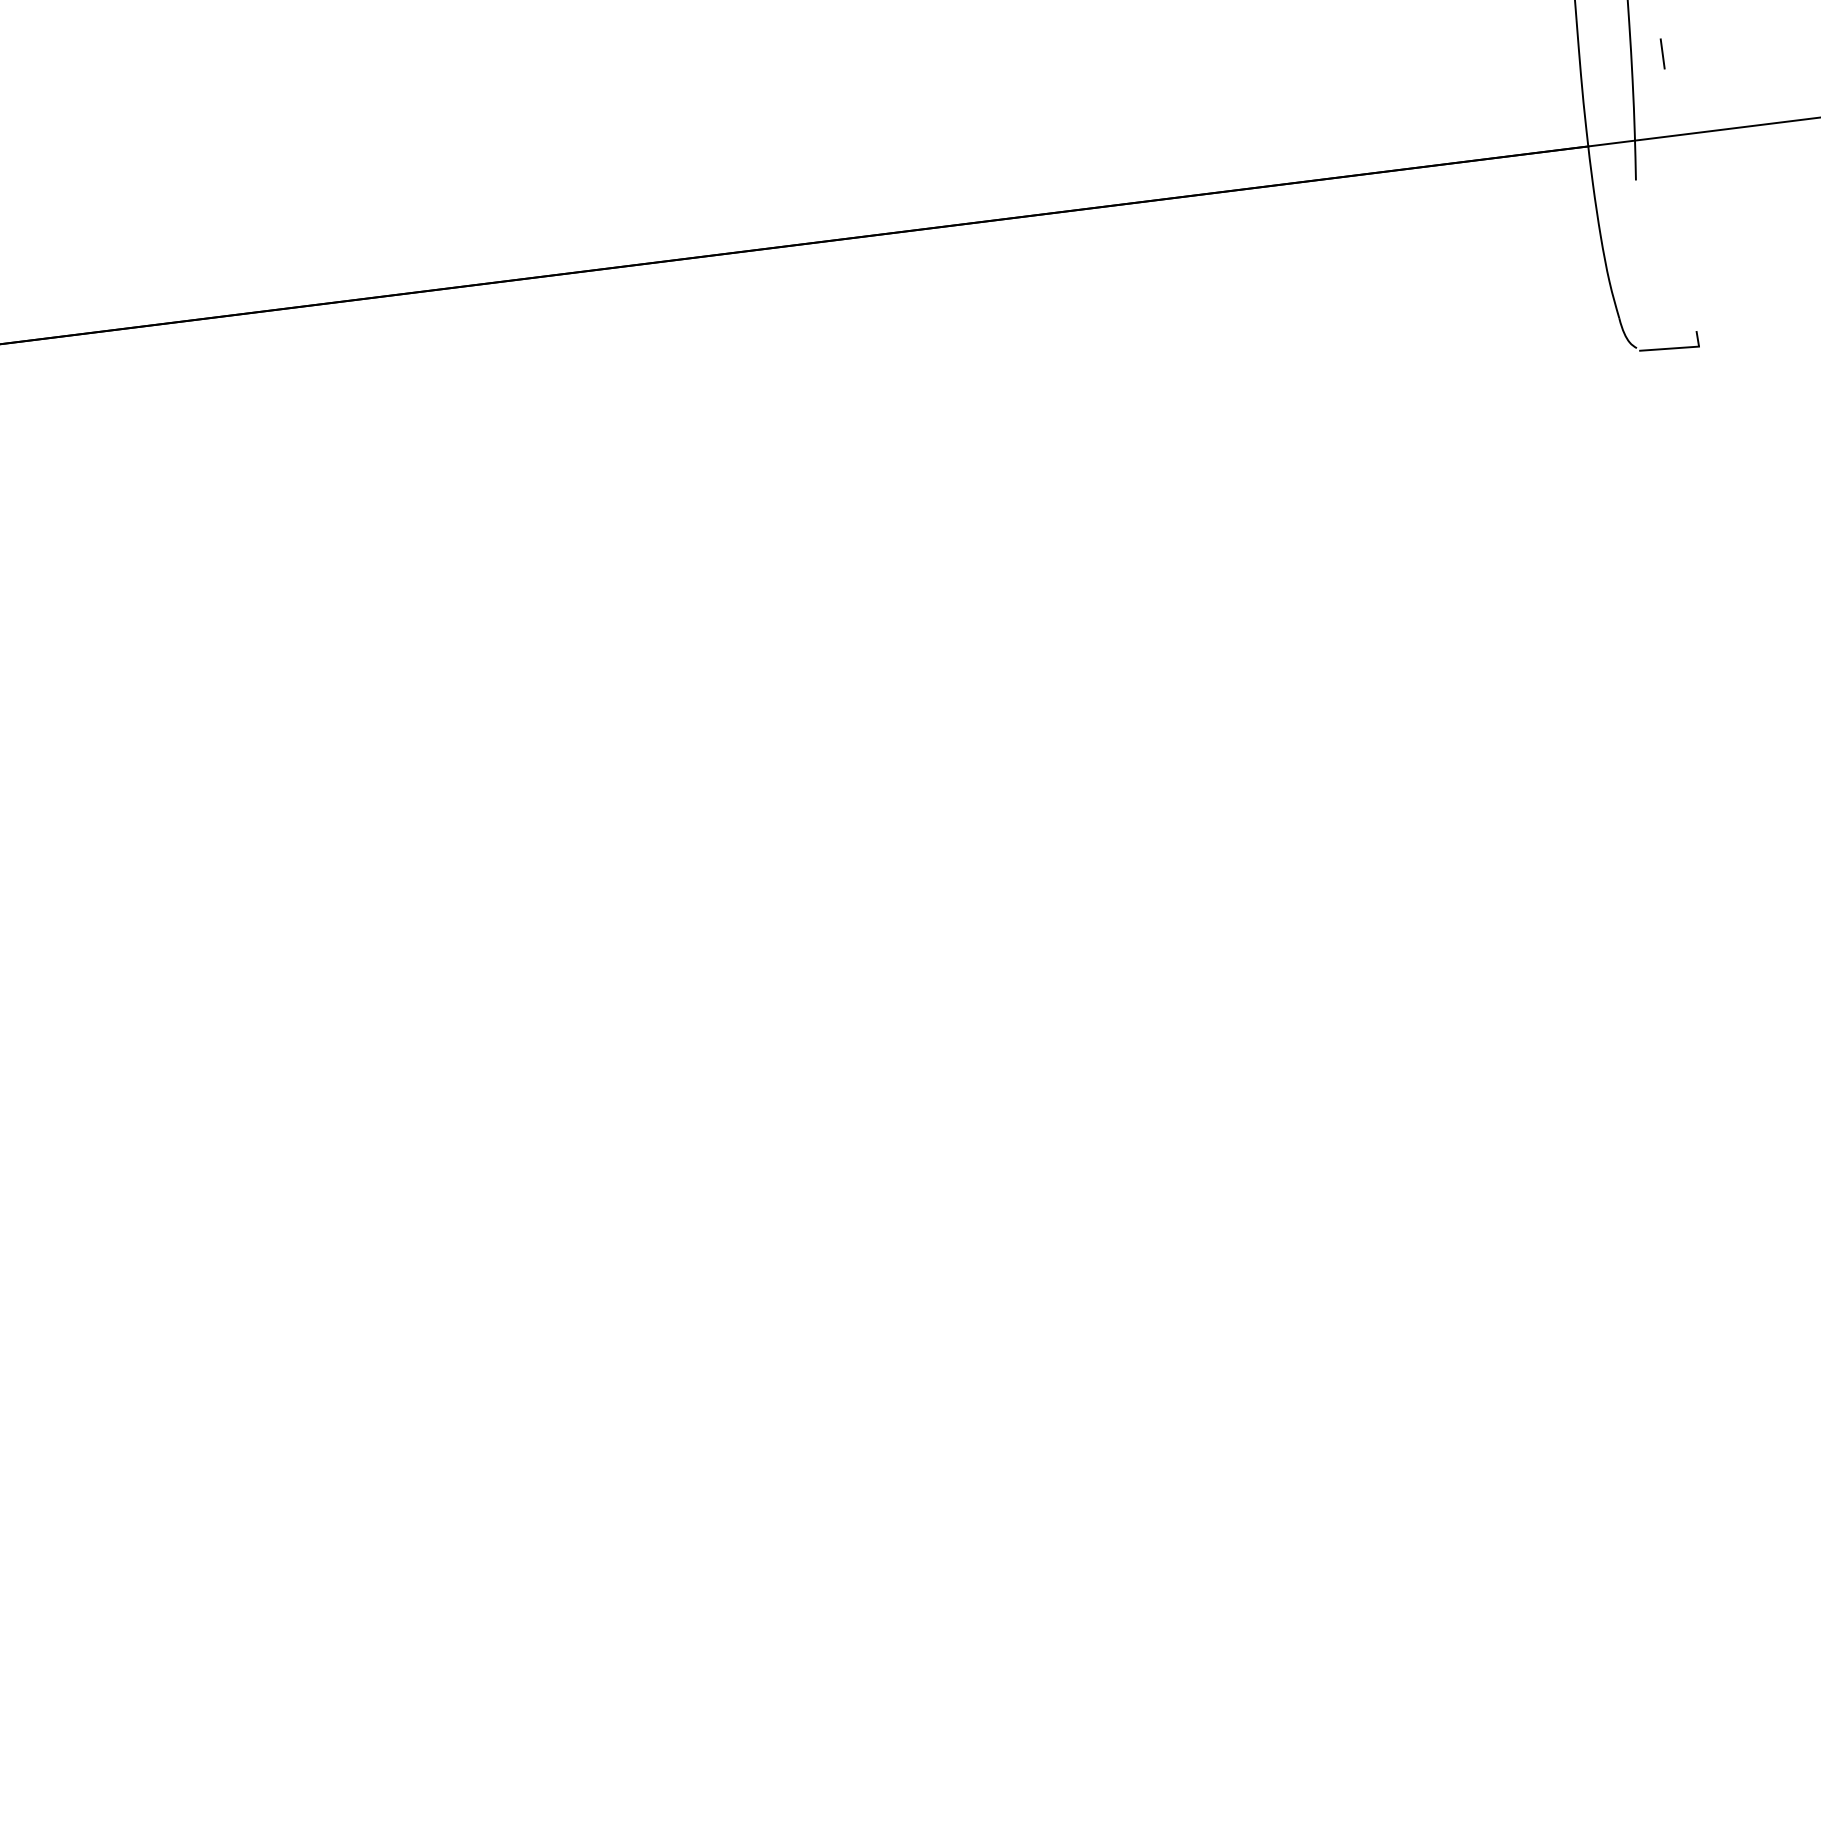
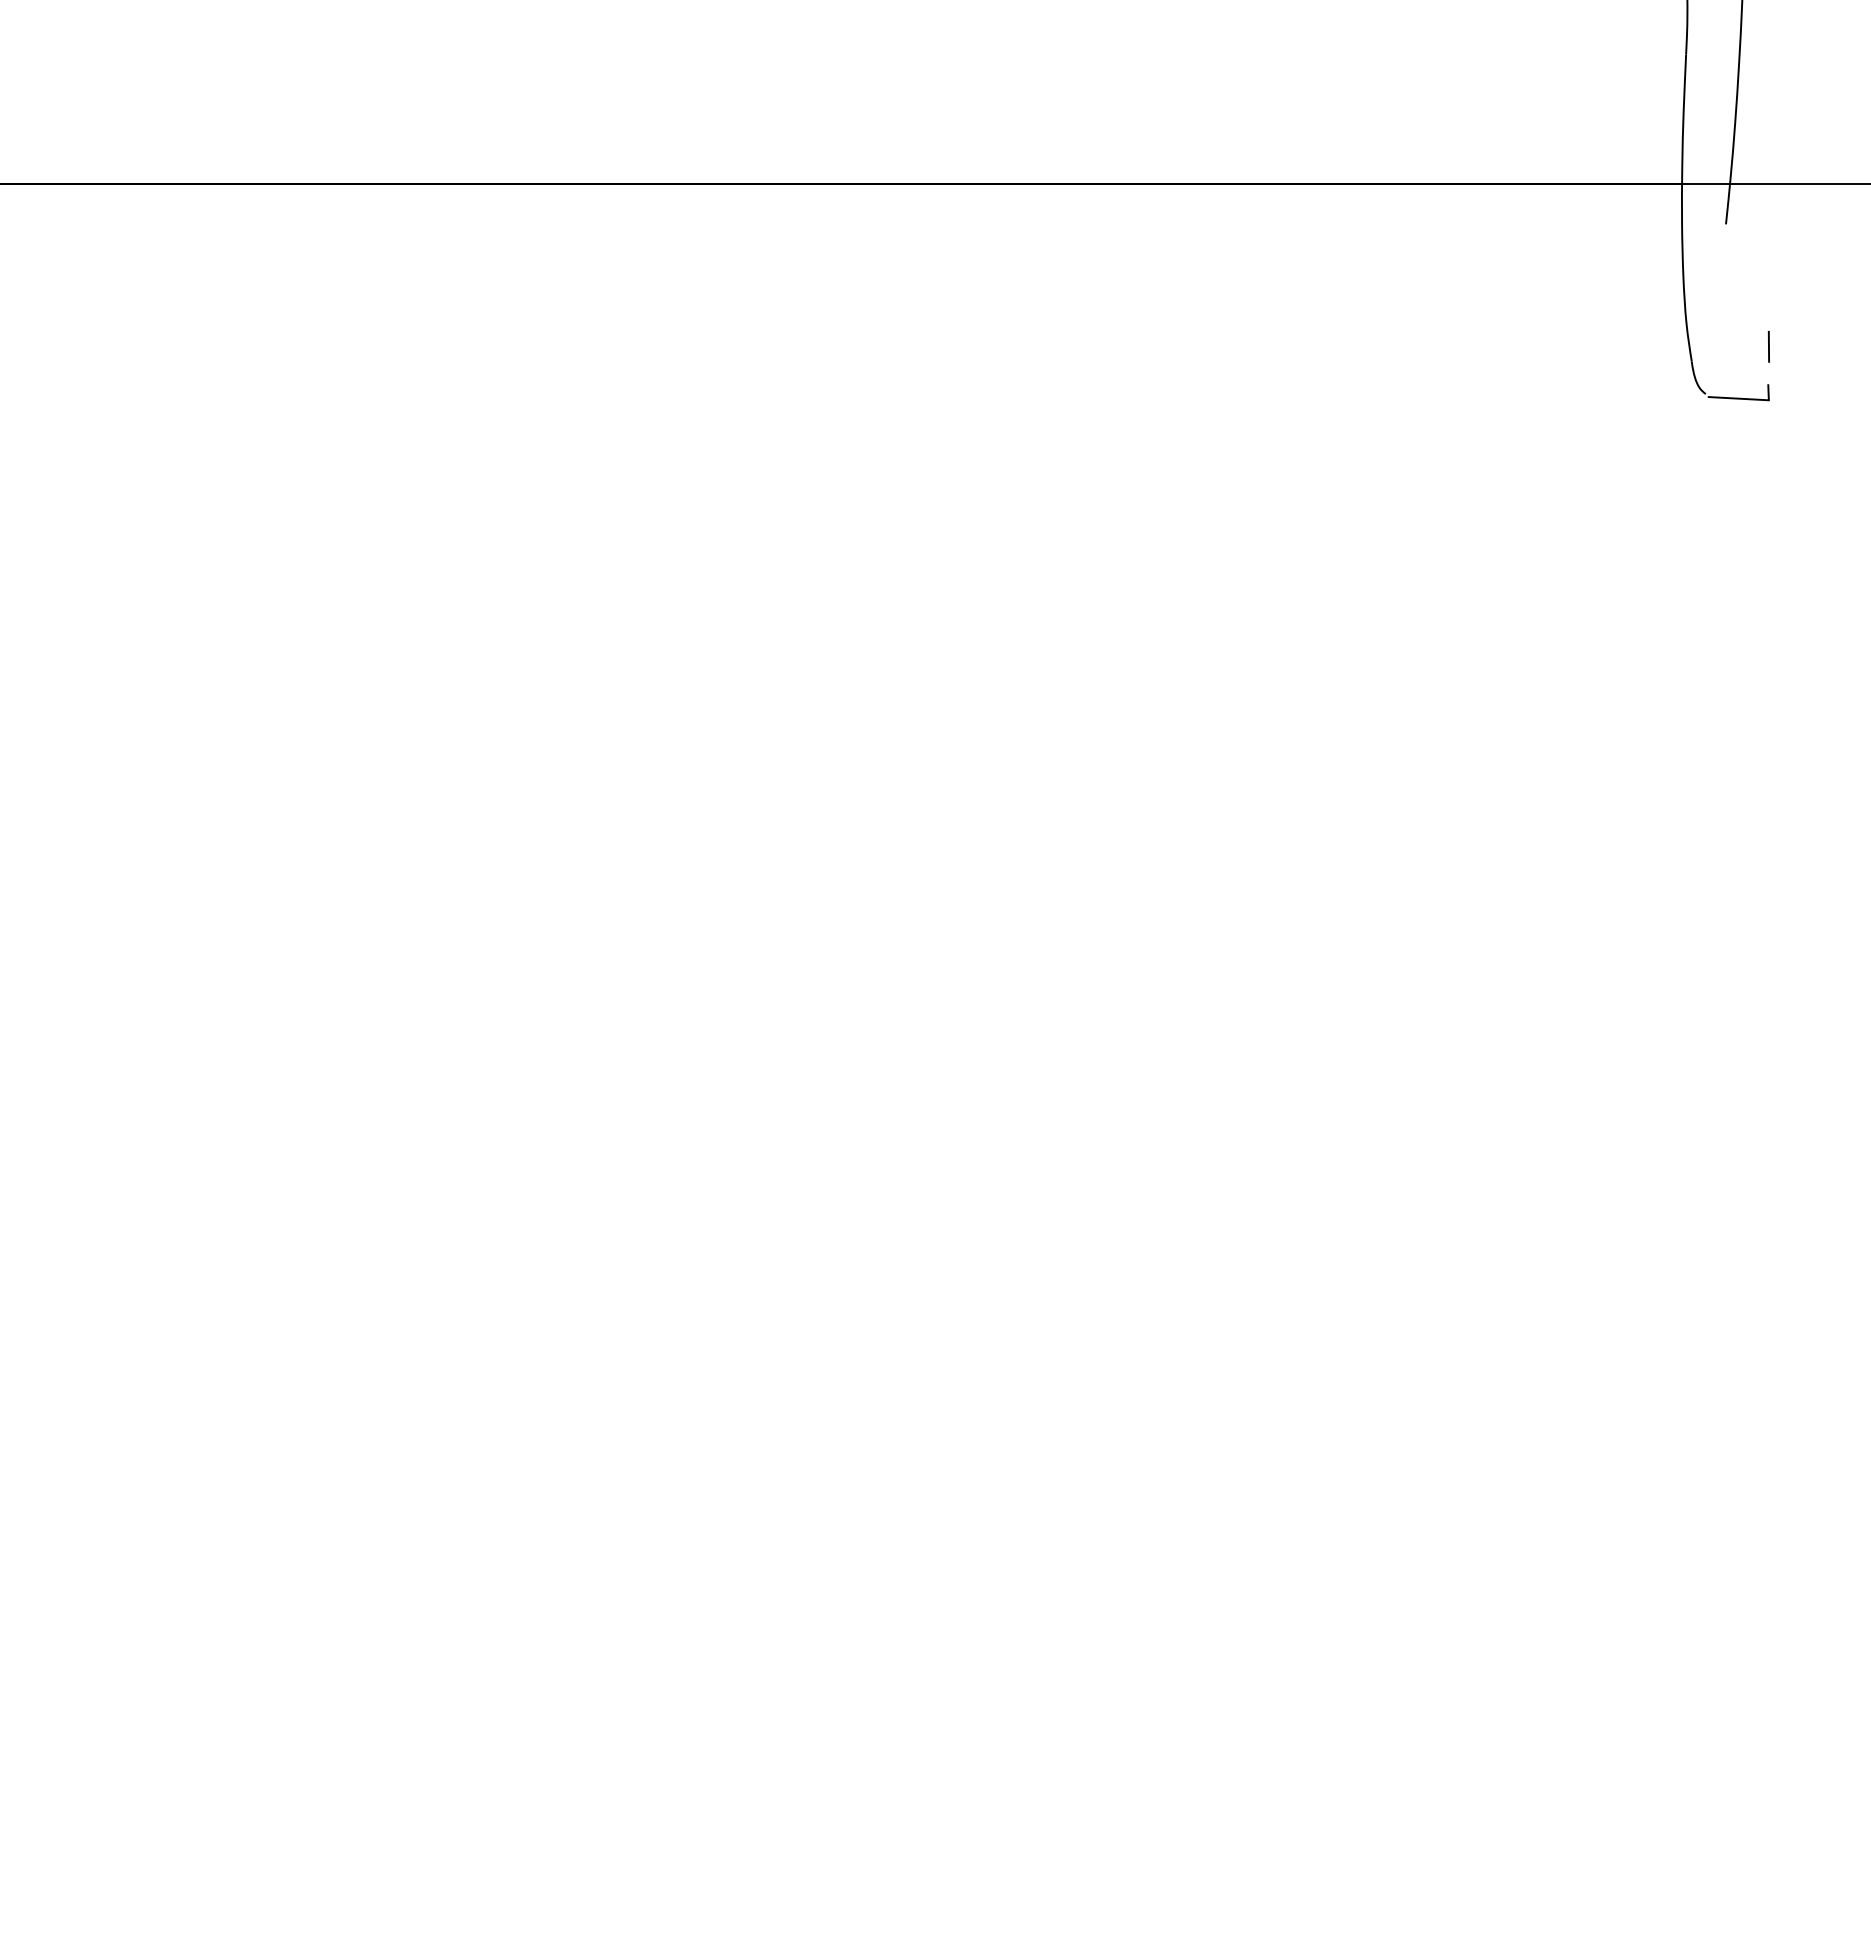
line: (1662, 53) -> (1768, 346), moved

